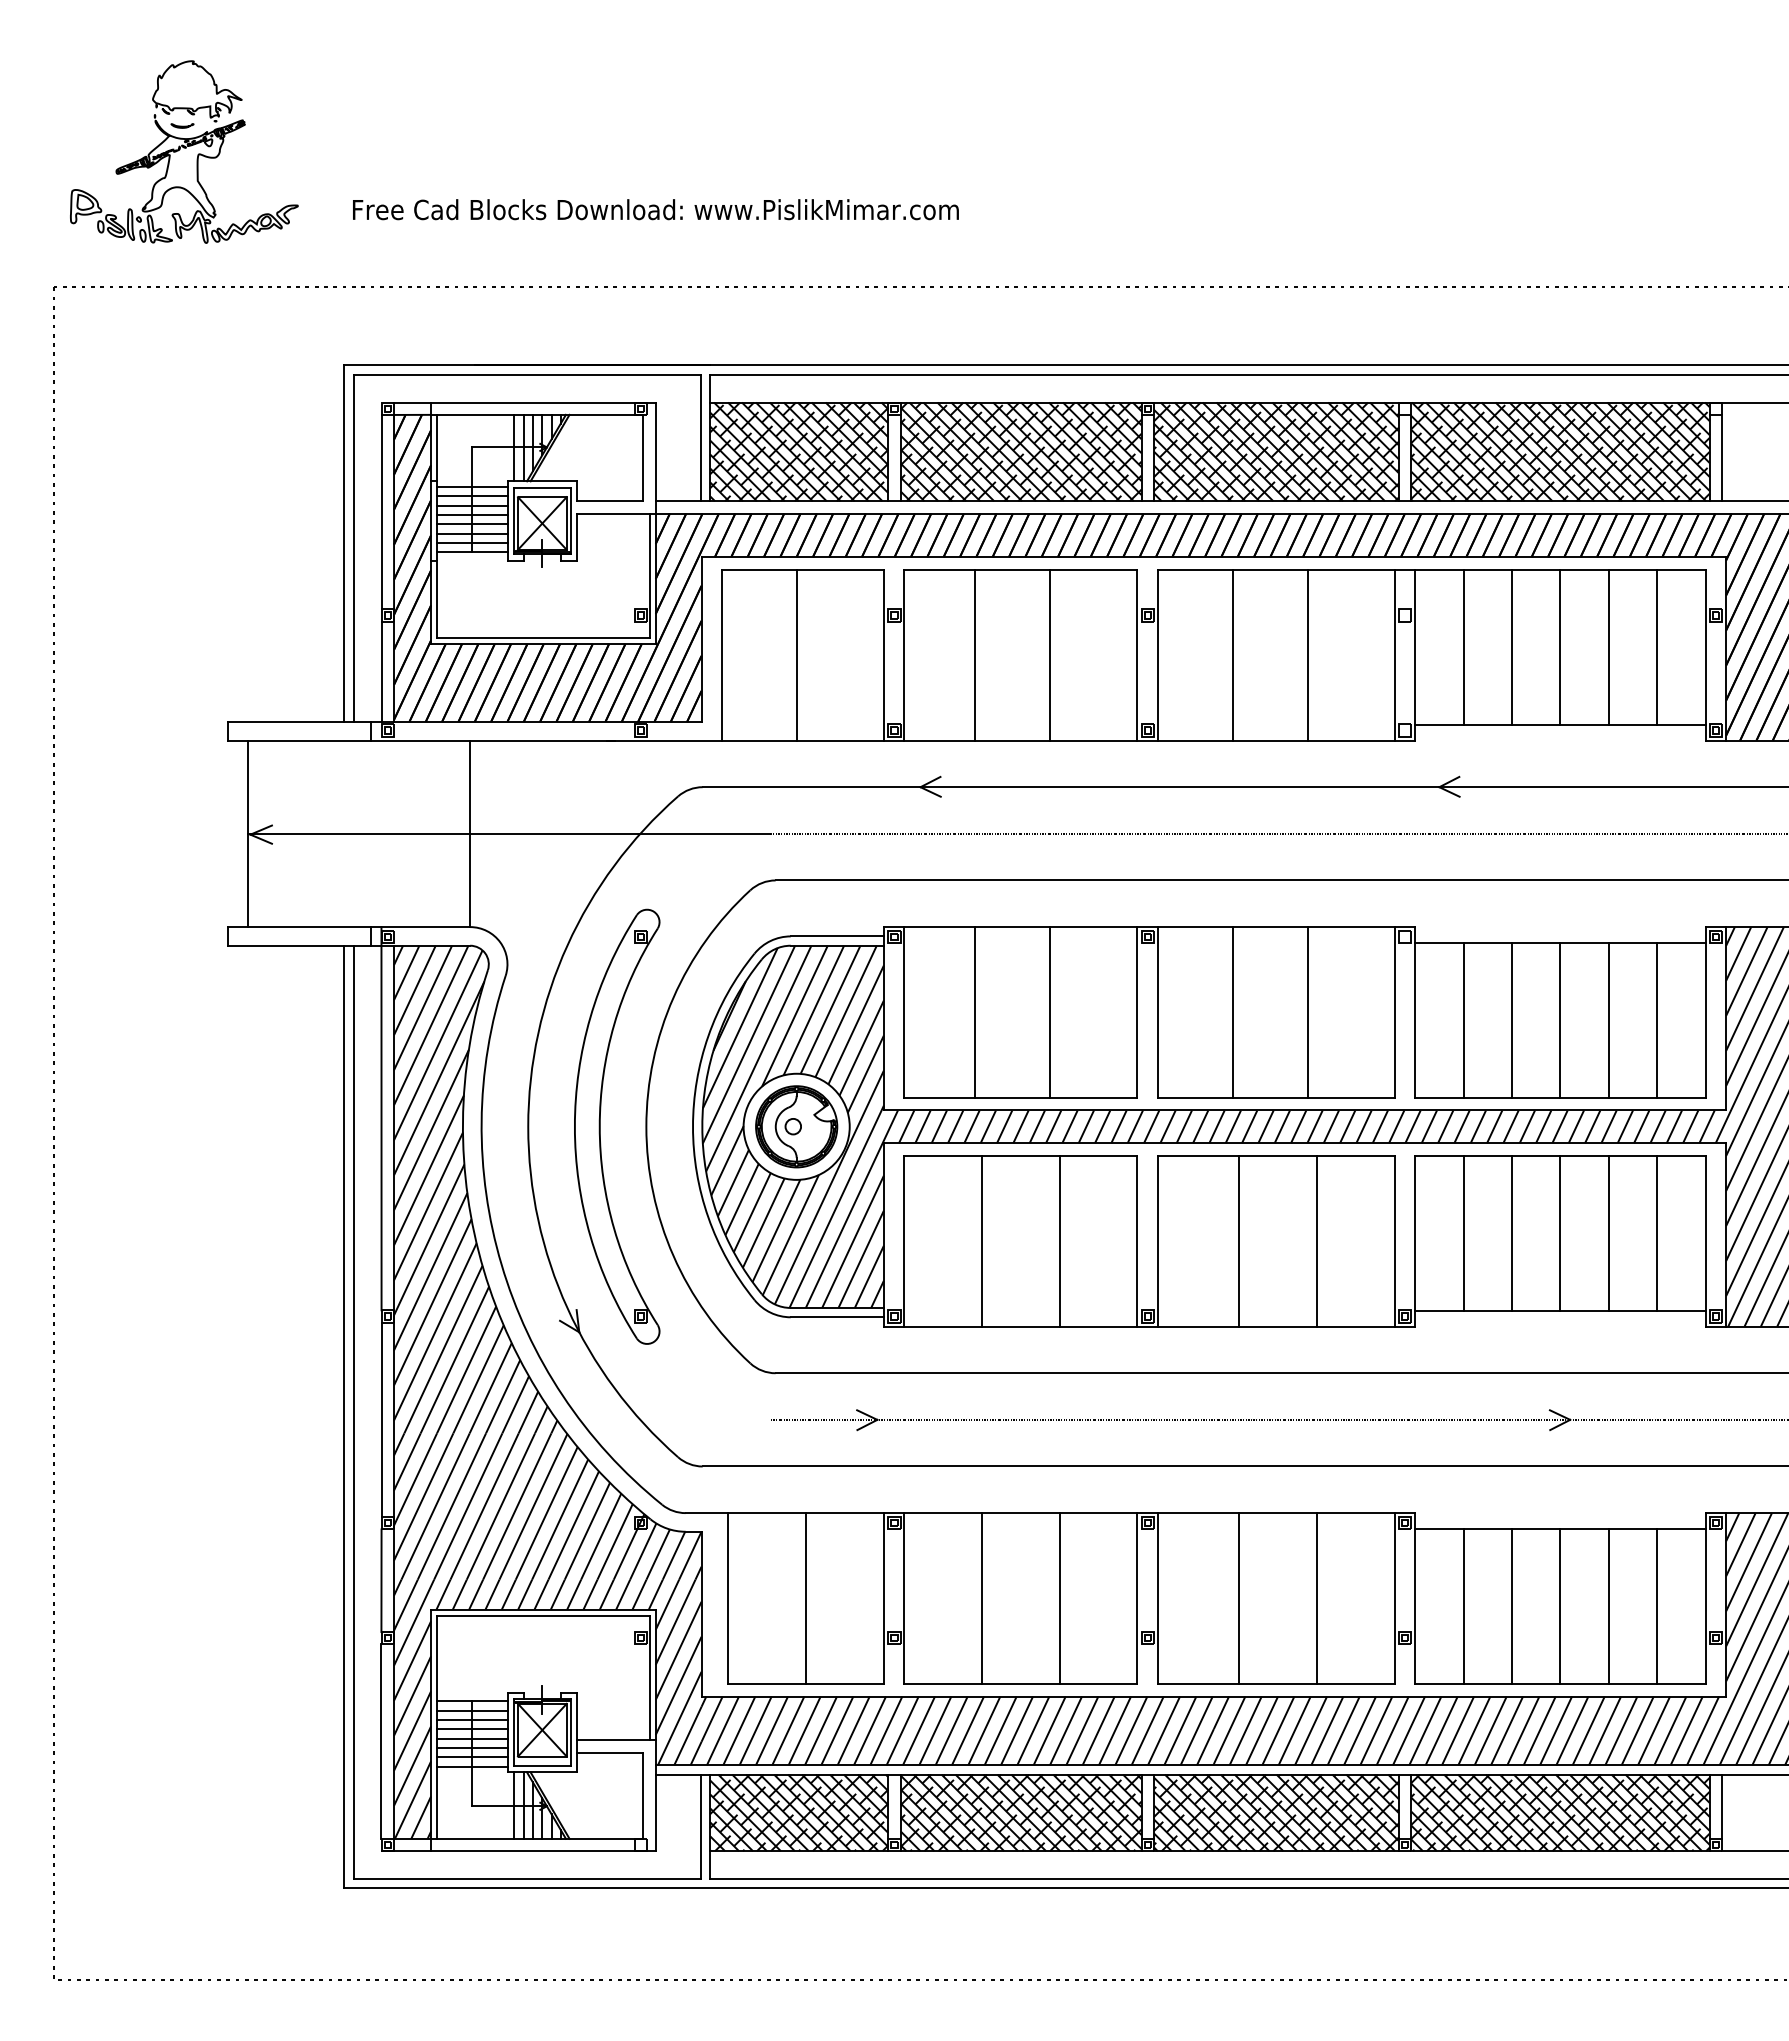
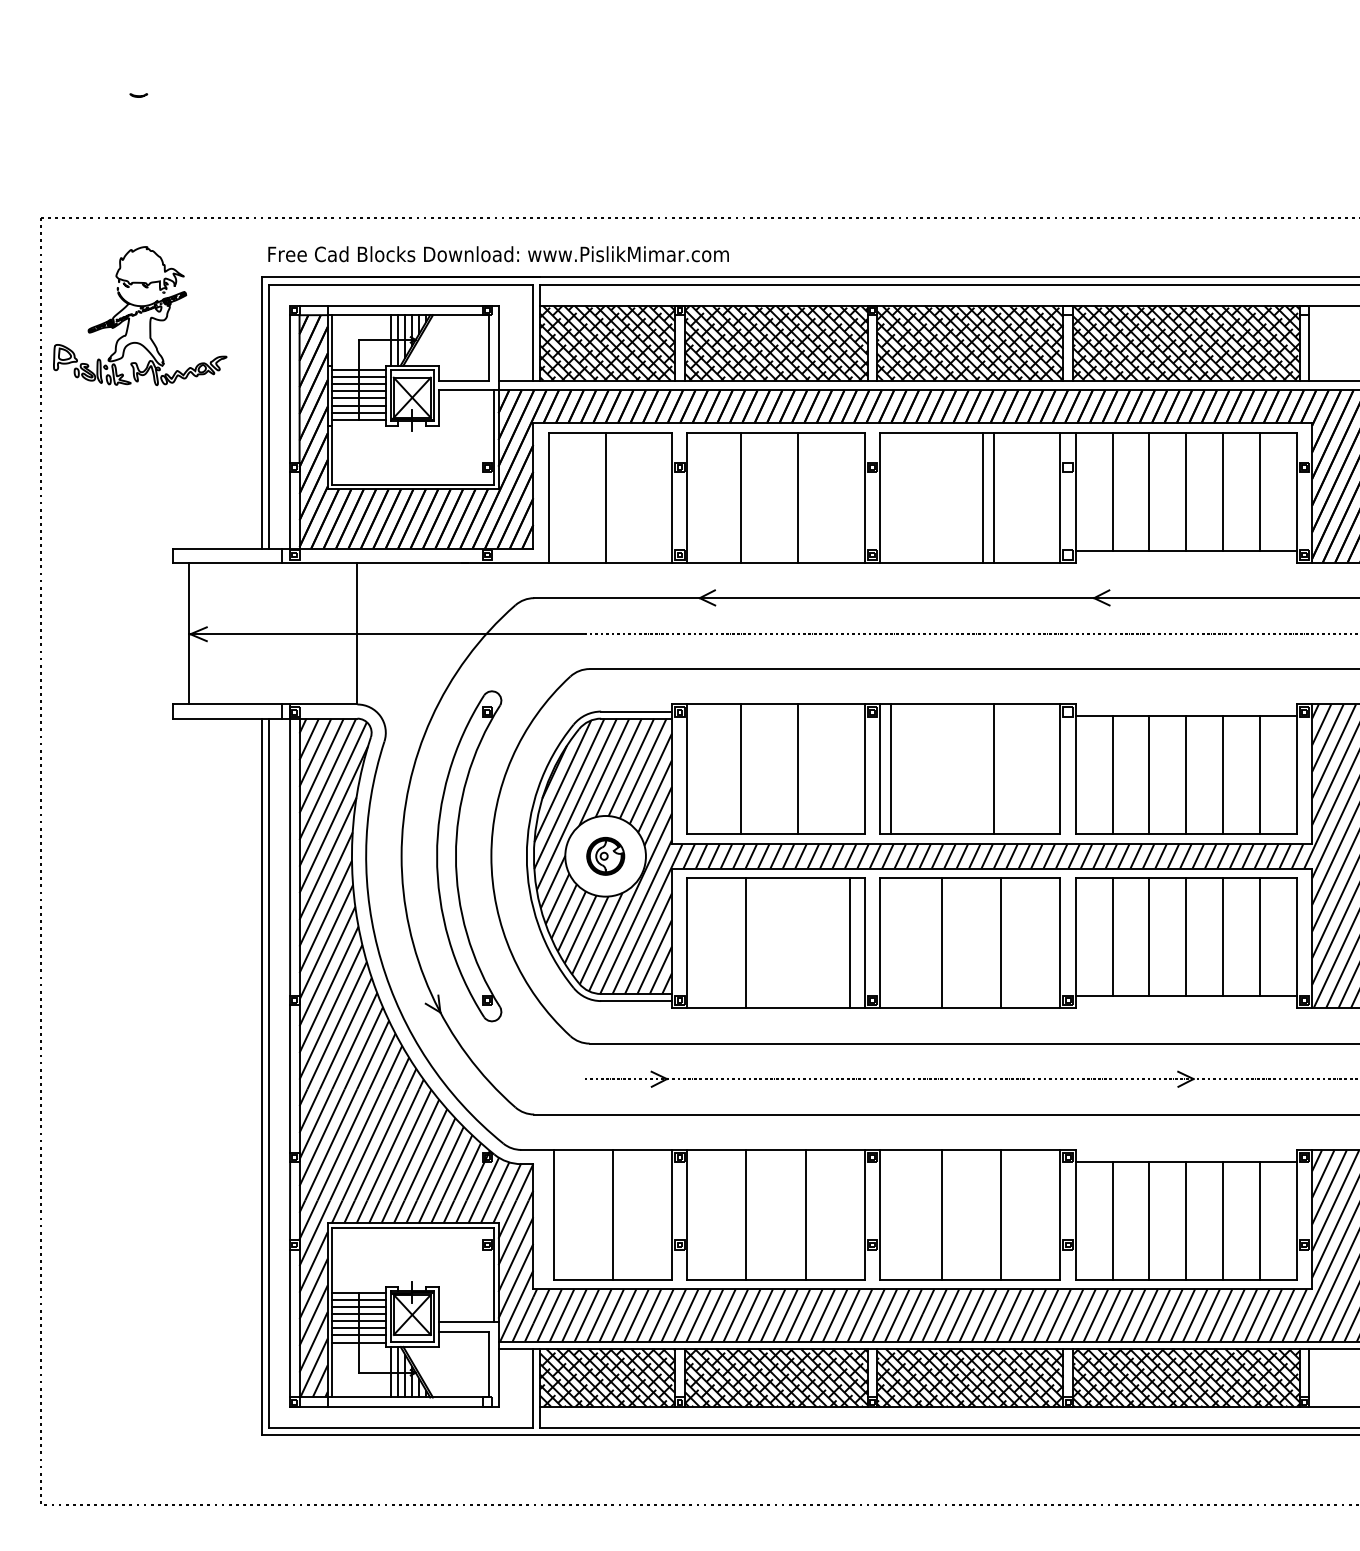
part: (184, 151) -> (140, 315), moved
text: (655, 209) -> (498, 254), moved
line: (1232, 654) -> (983, 497), moved
line: (1232, 1012) -> (890, 769), moved
part: (796, 1126) -> (605, 856), size x0.6
line: (1059, 1240) -> (850, 942), moved

